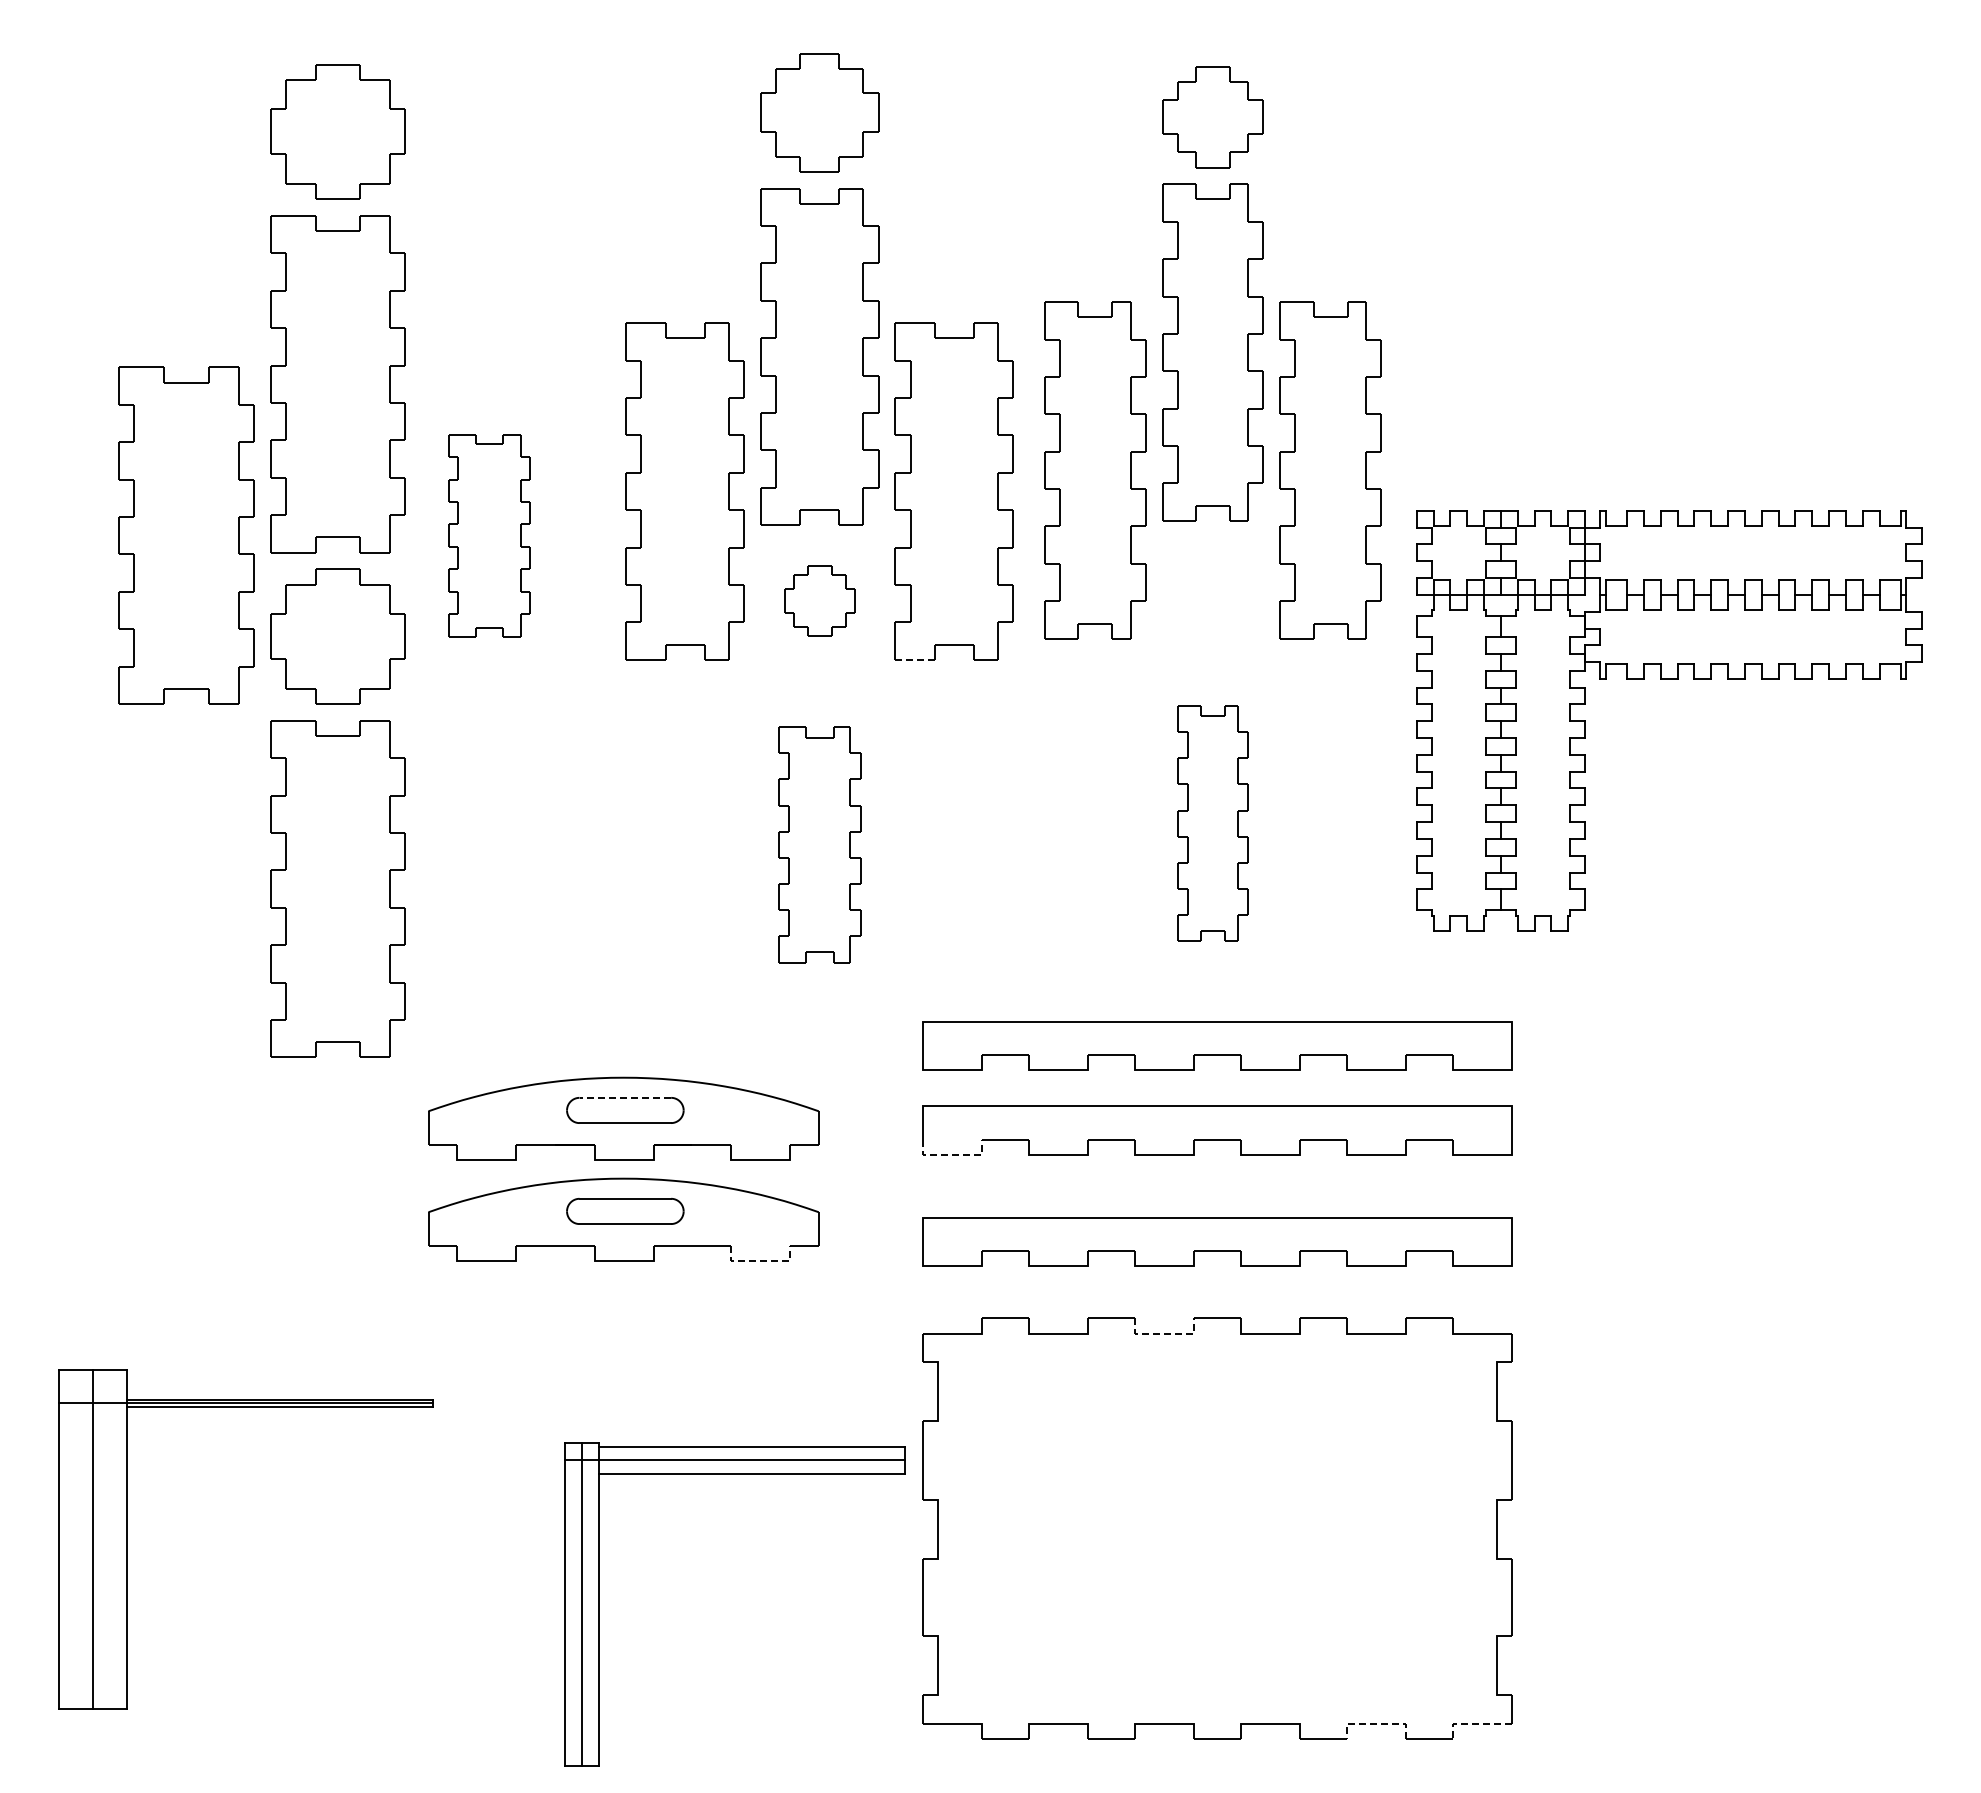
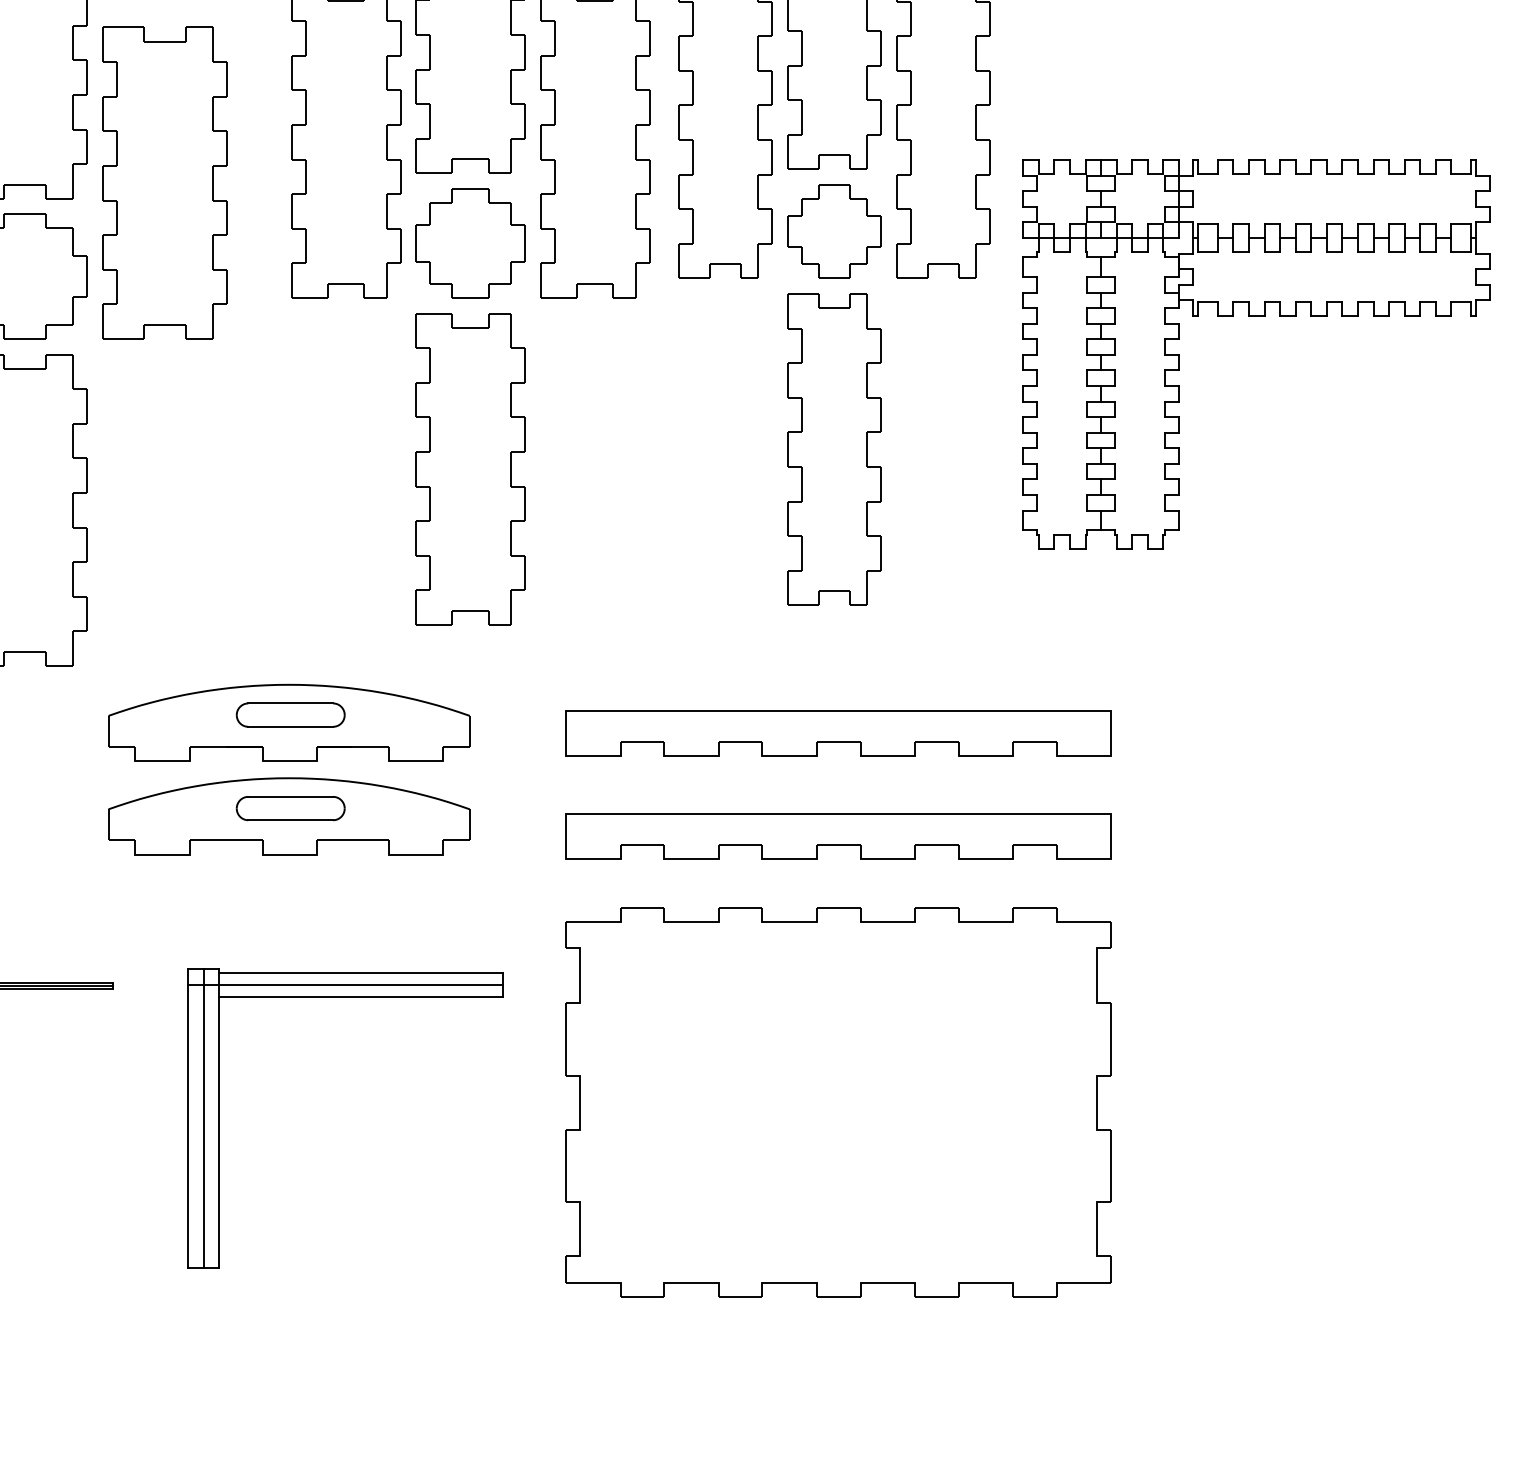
part: (489, 535) -> (165, 182), size x1.67
part: (1212, 588) -> (834, 232), added
part: (819, 600) -> (470, 243), size x1.67
line: (915, 659) -> (559, 297), dashed -> solid
part: (1212, 823) -> (834, 449), size x1.43
part: (819, 844) -> (470, 468), size x1.43
part: (1217, 1045) -> (838, 654), removed
line: (625, 1097) -> (290, 703), dashed -> solid
line: (952, 1154) -> (593, 755), dashed -> solid
line: (761, 1261) -> (416, 854), dashed -> solid
line: (1164, 1333) -> (789, 921), dashed -> solid
part: (734, 1474) -> (344, 998), moved
line: (1375, 1723) -> (985, 1282), dashed -> solid
line: (1473, 1723) -> (1075, 1282), dashed -> solid

